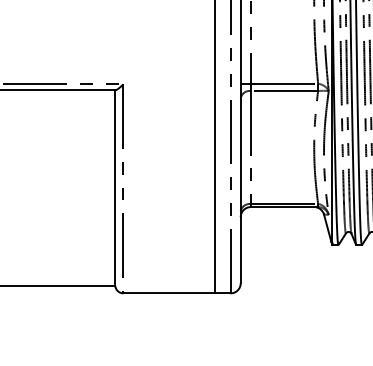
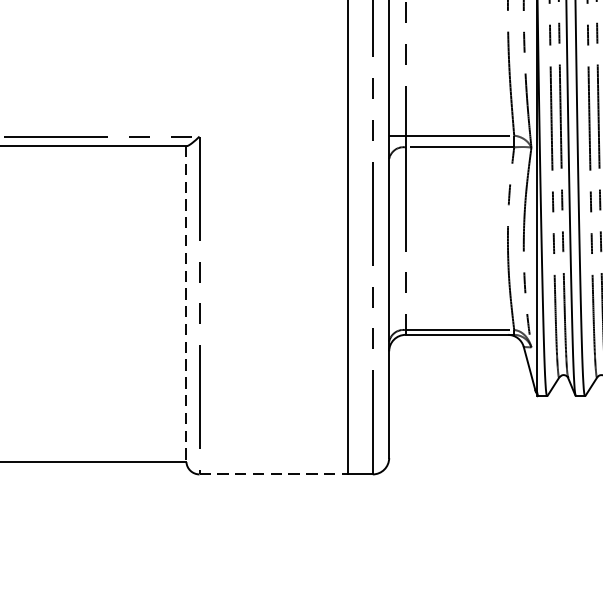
line: (115, 188) -> (186, 304), solid -> dashed
line: (169, 293) -> (274, 474), solid -> dashed

